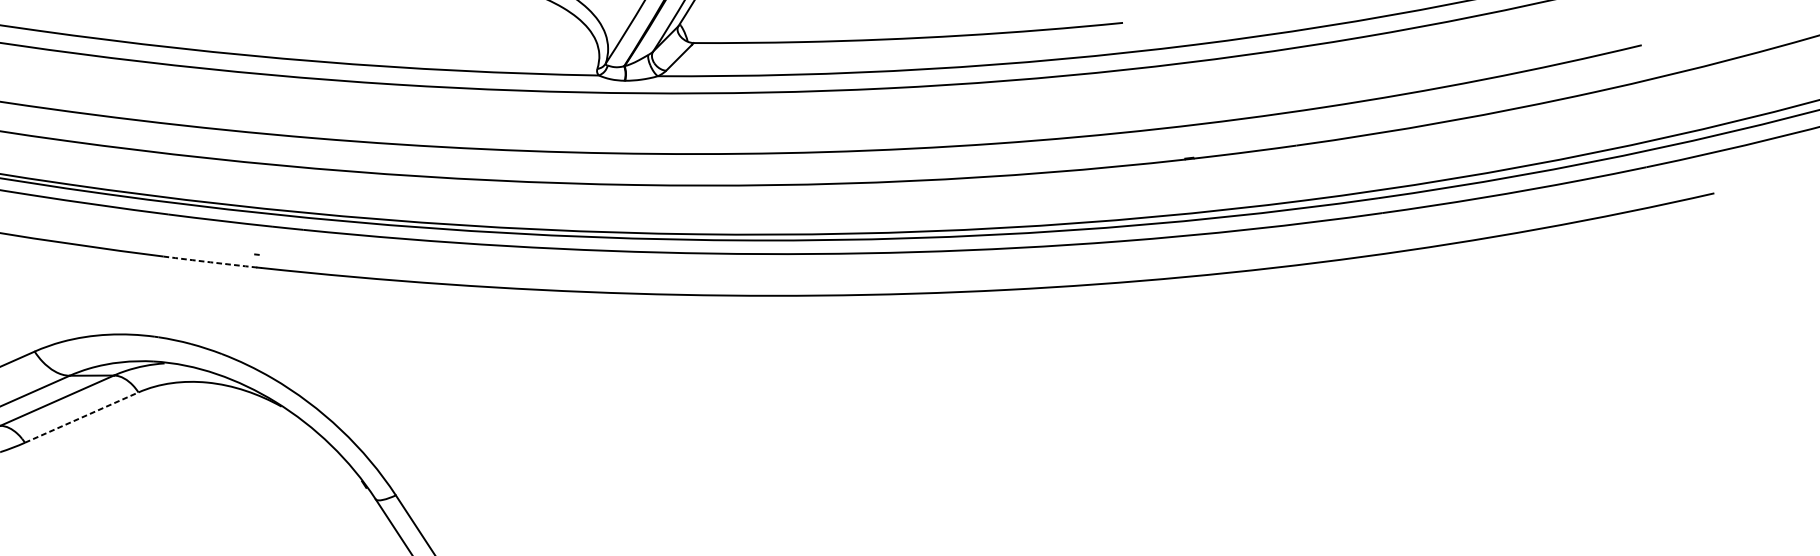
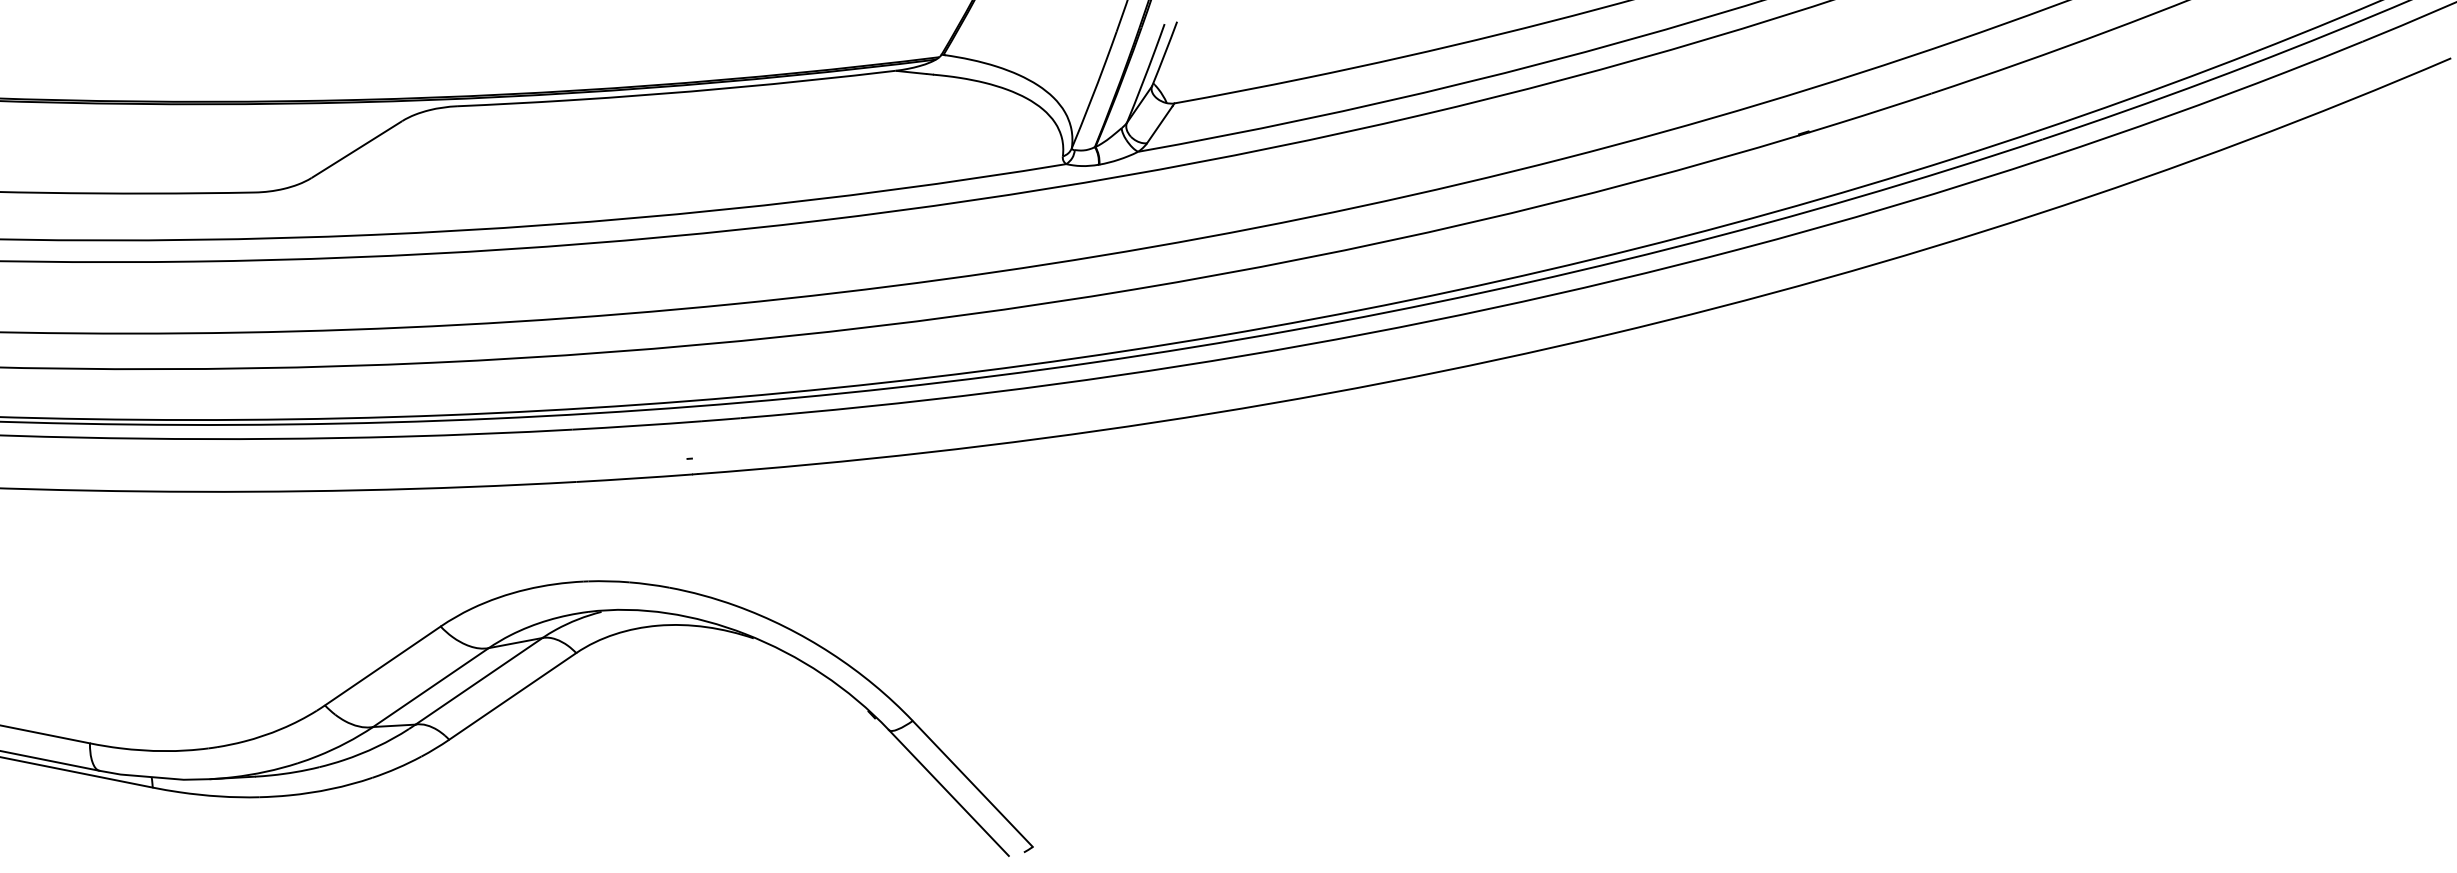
arc: (210, 262) -> (634, 478), dashed -> solid
line: (81, 417) -> (512, 696), dashed -> solid

